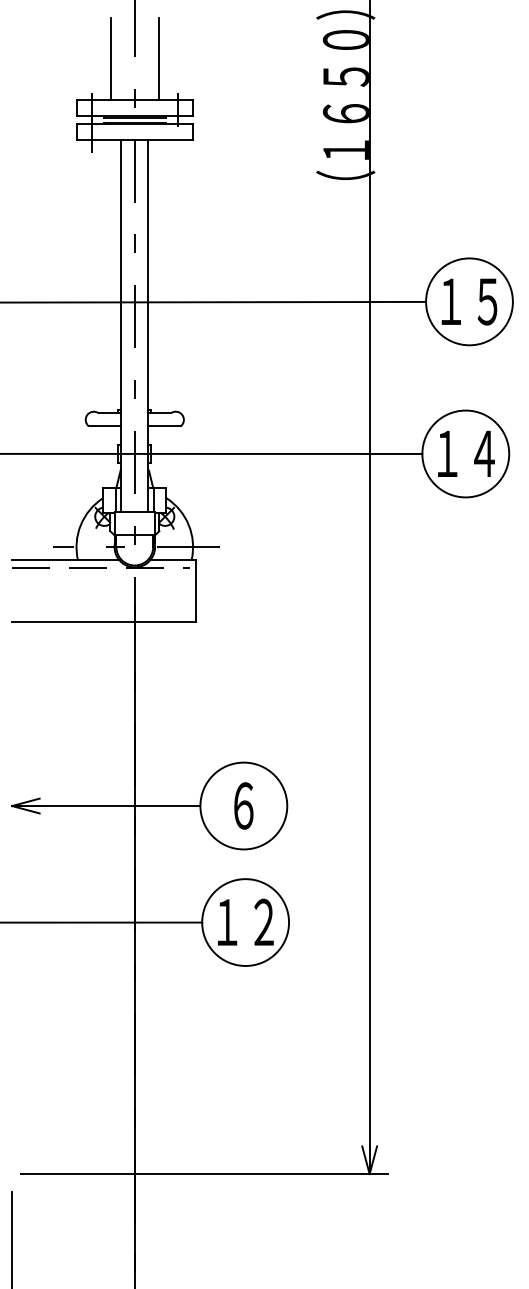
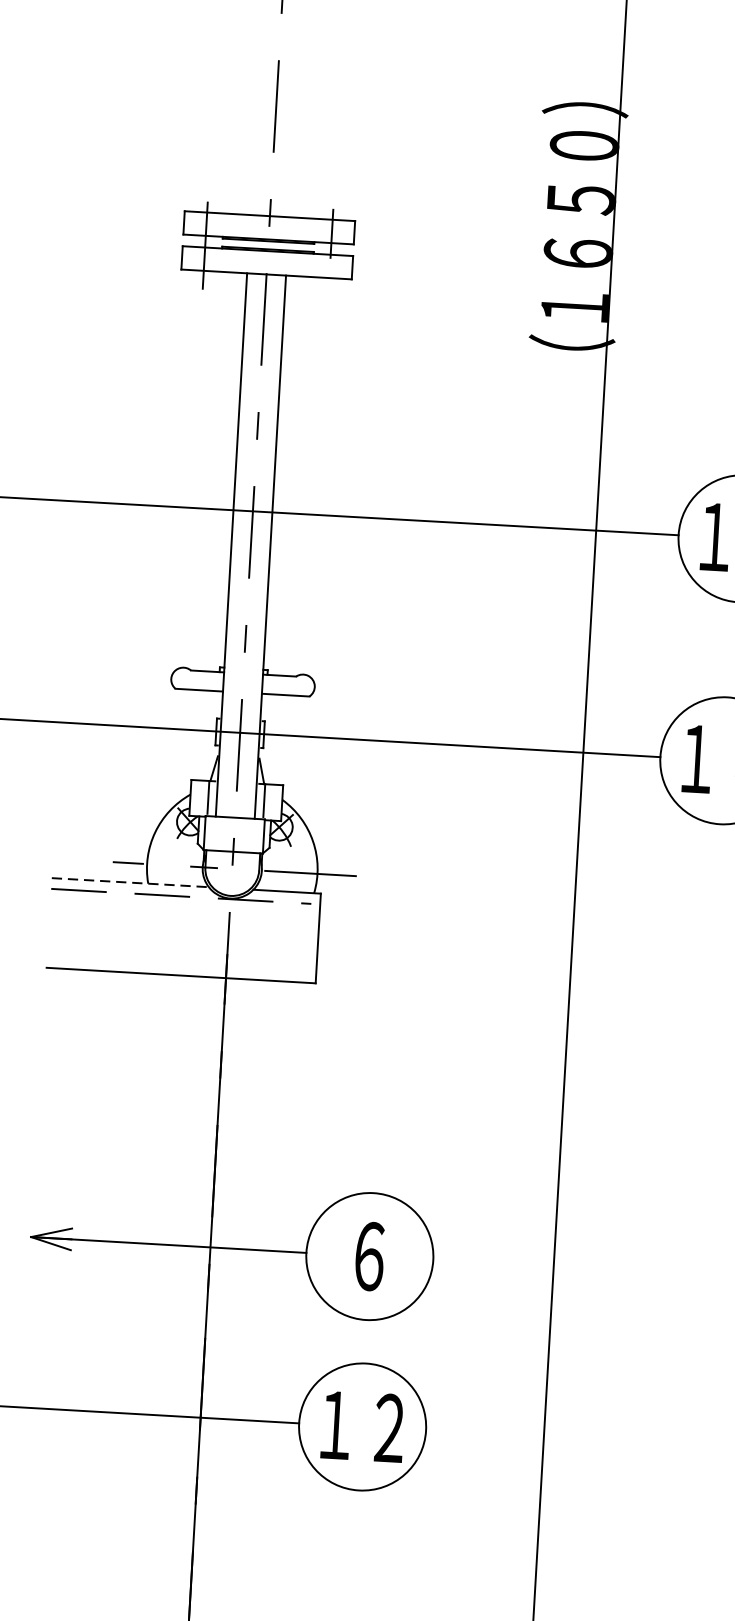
line: (110, 59) -> (237, 154), removed
line: (158, 59) -> (308, 158), removed
line: (65, 560) -> (129, 882), solid -> dashed

